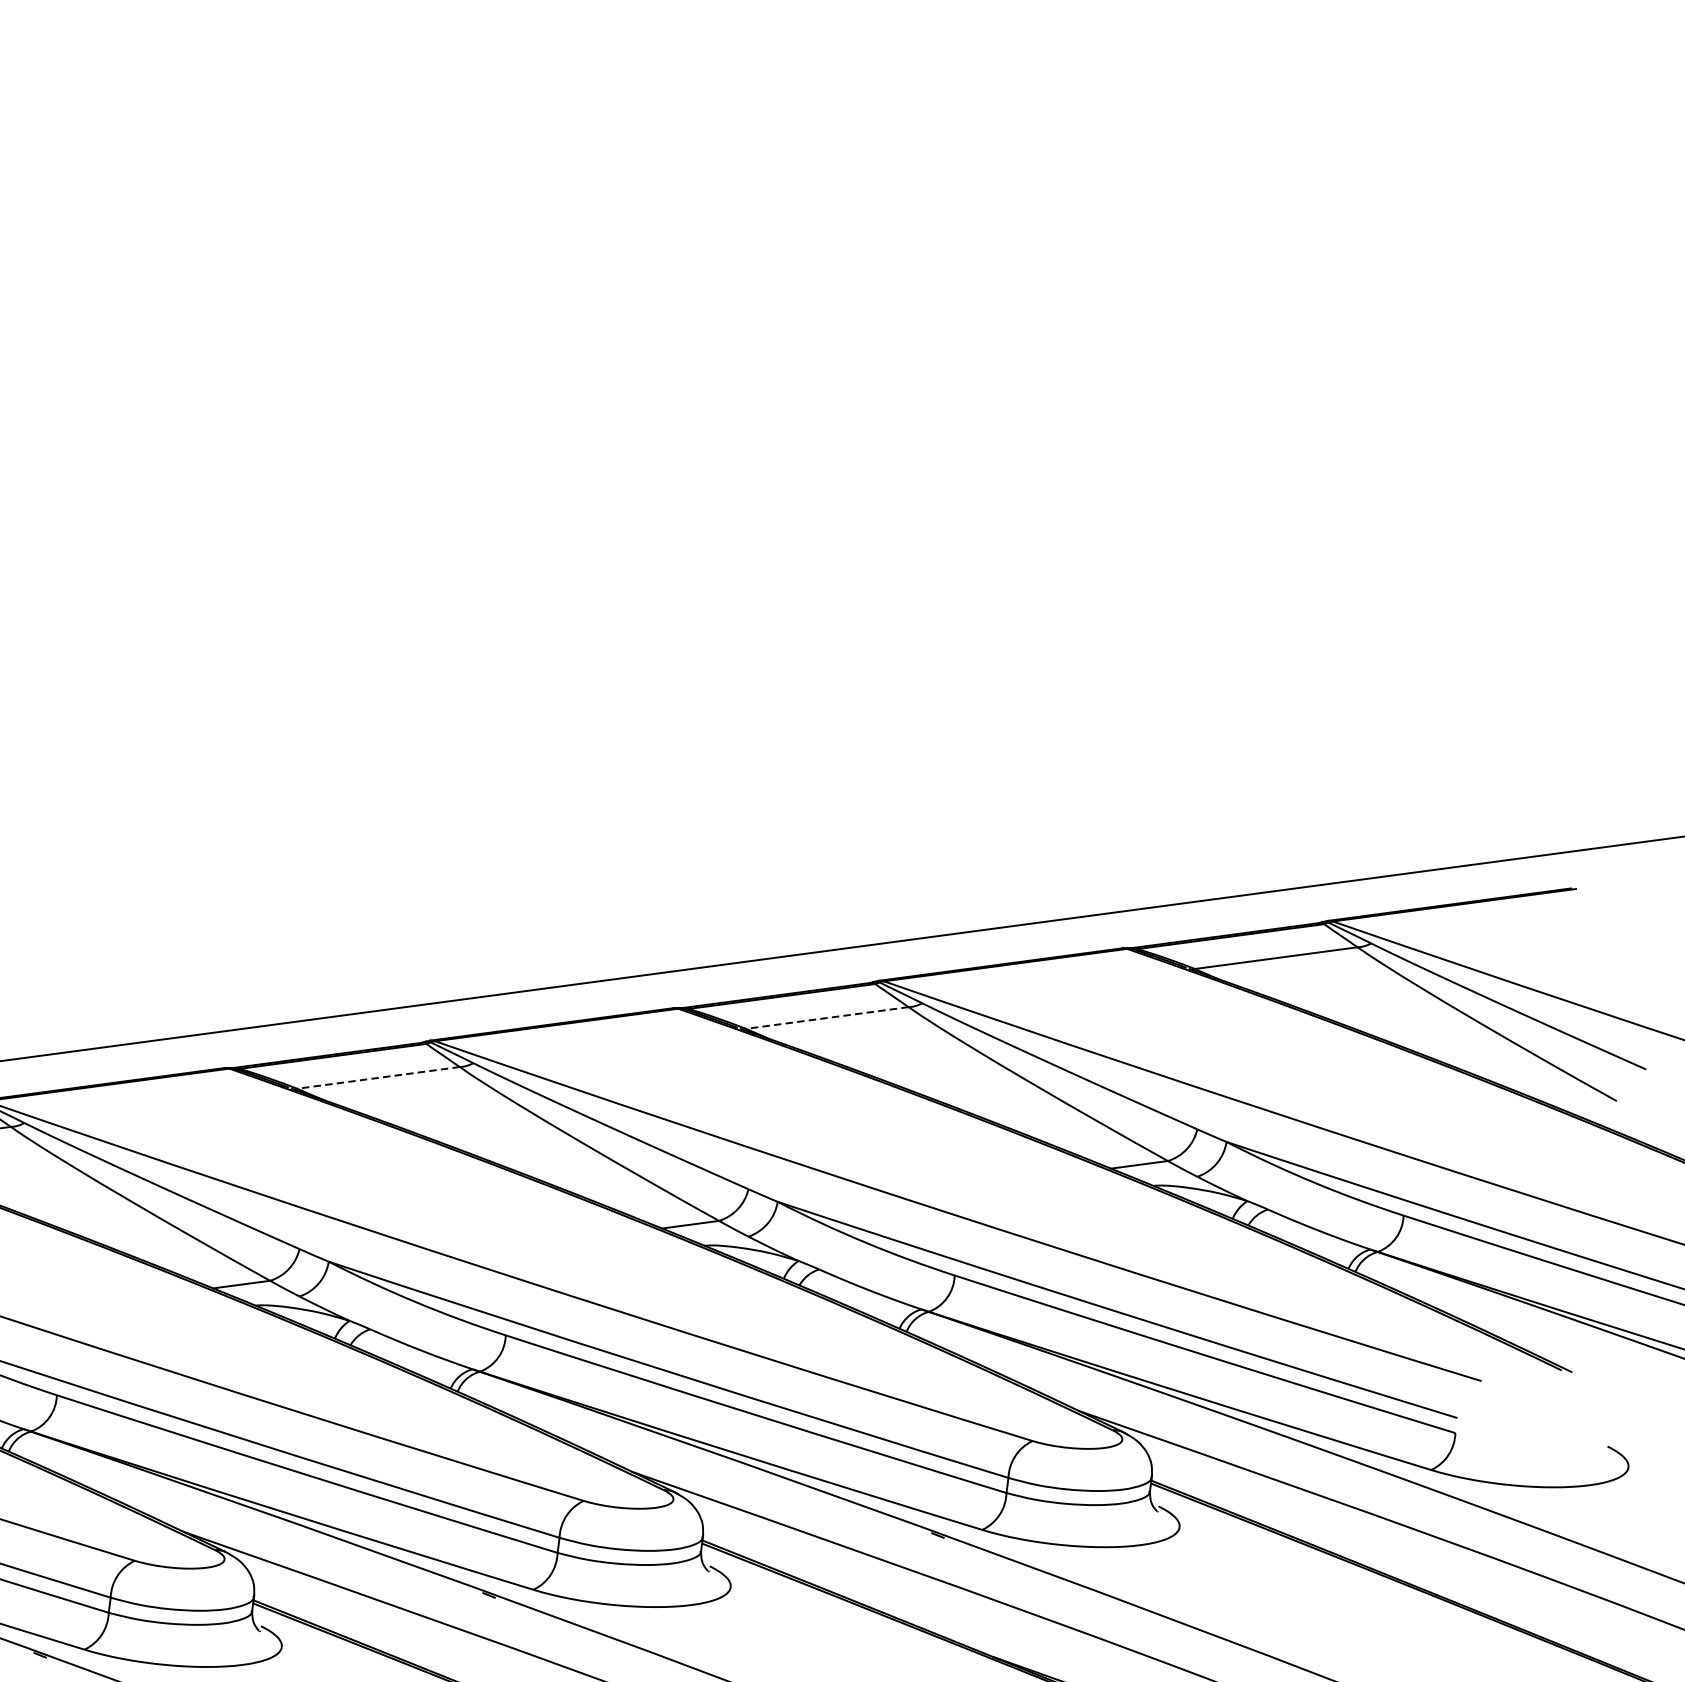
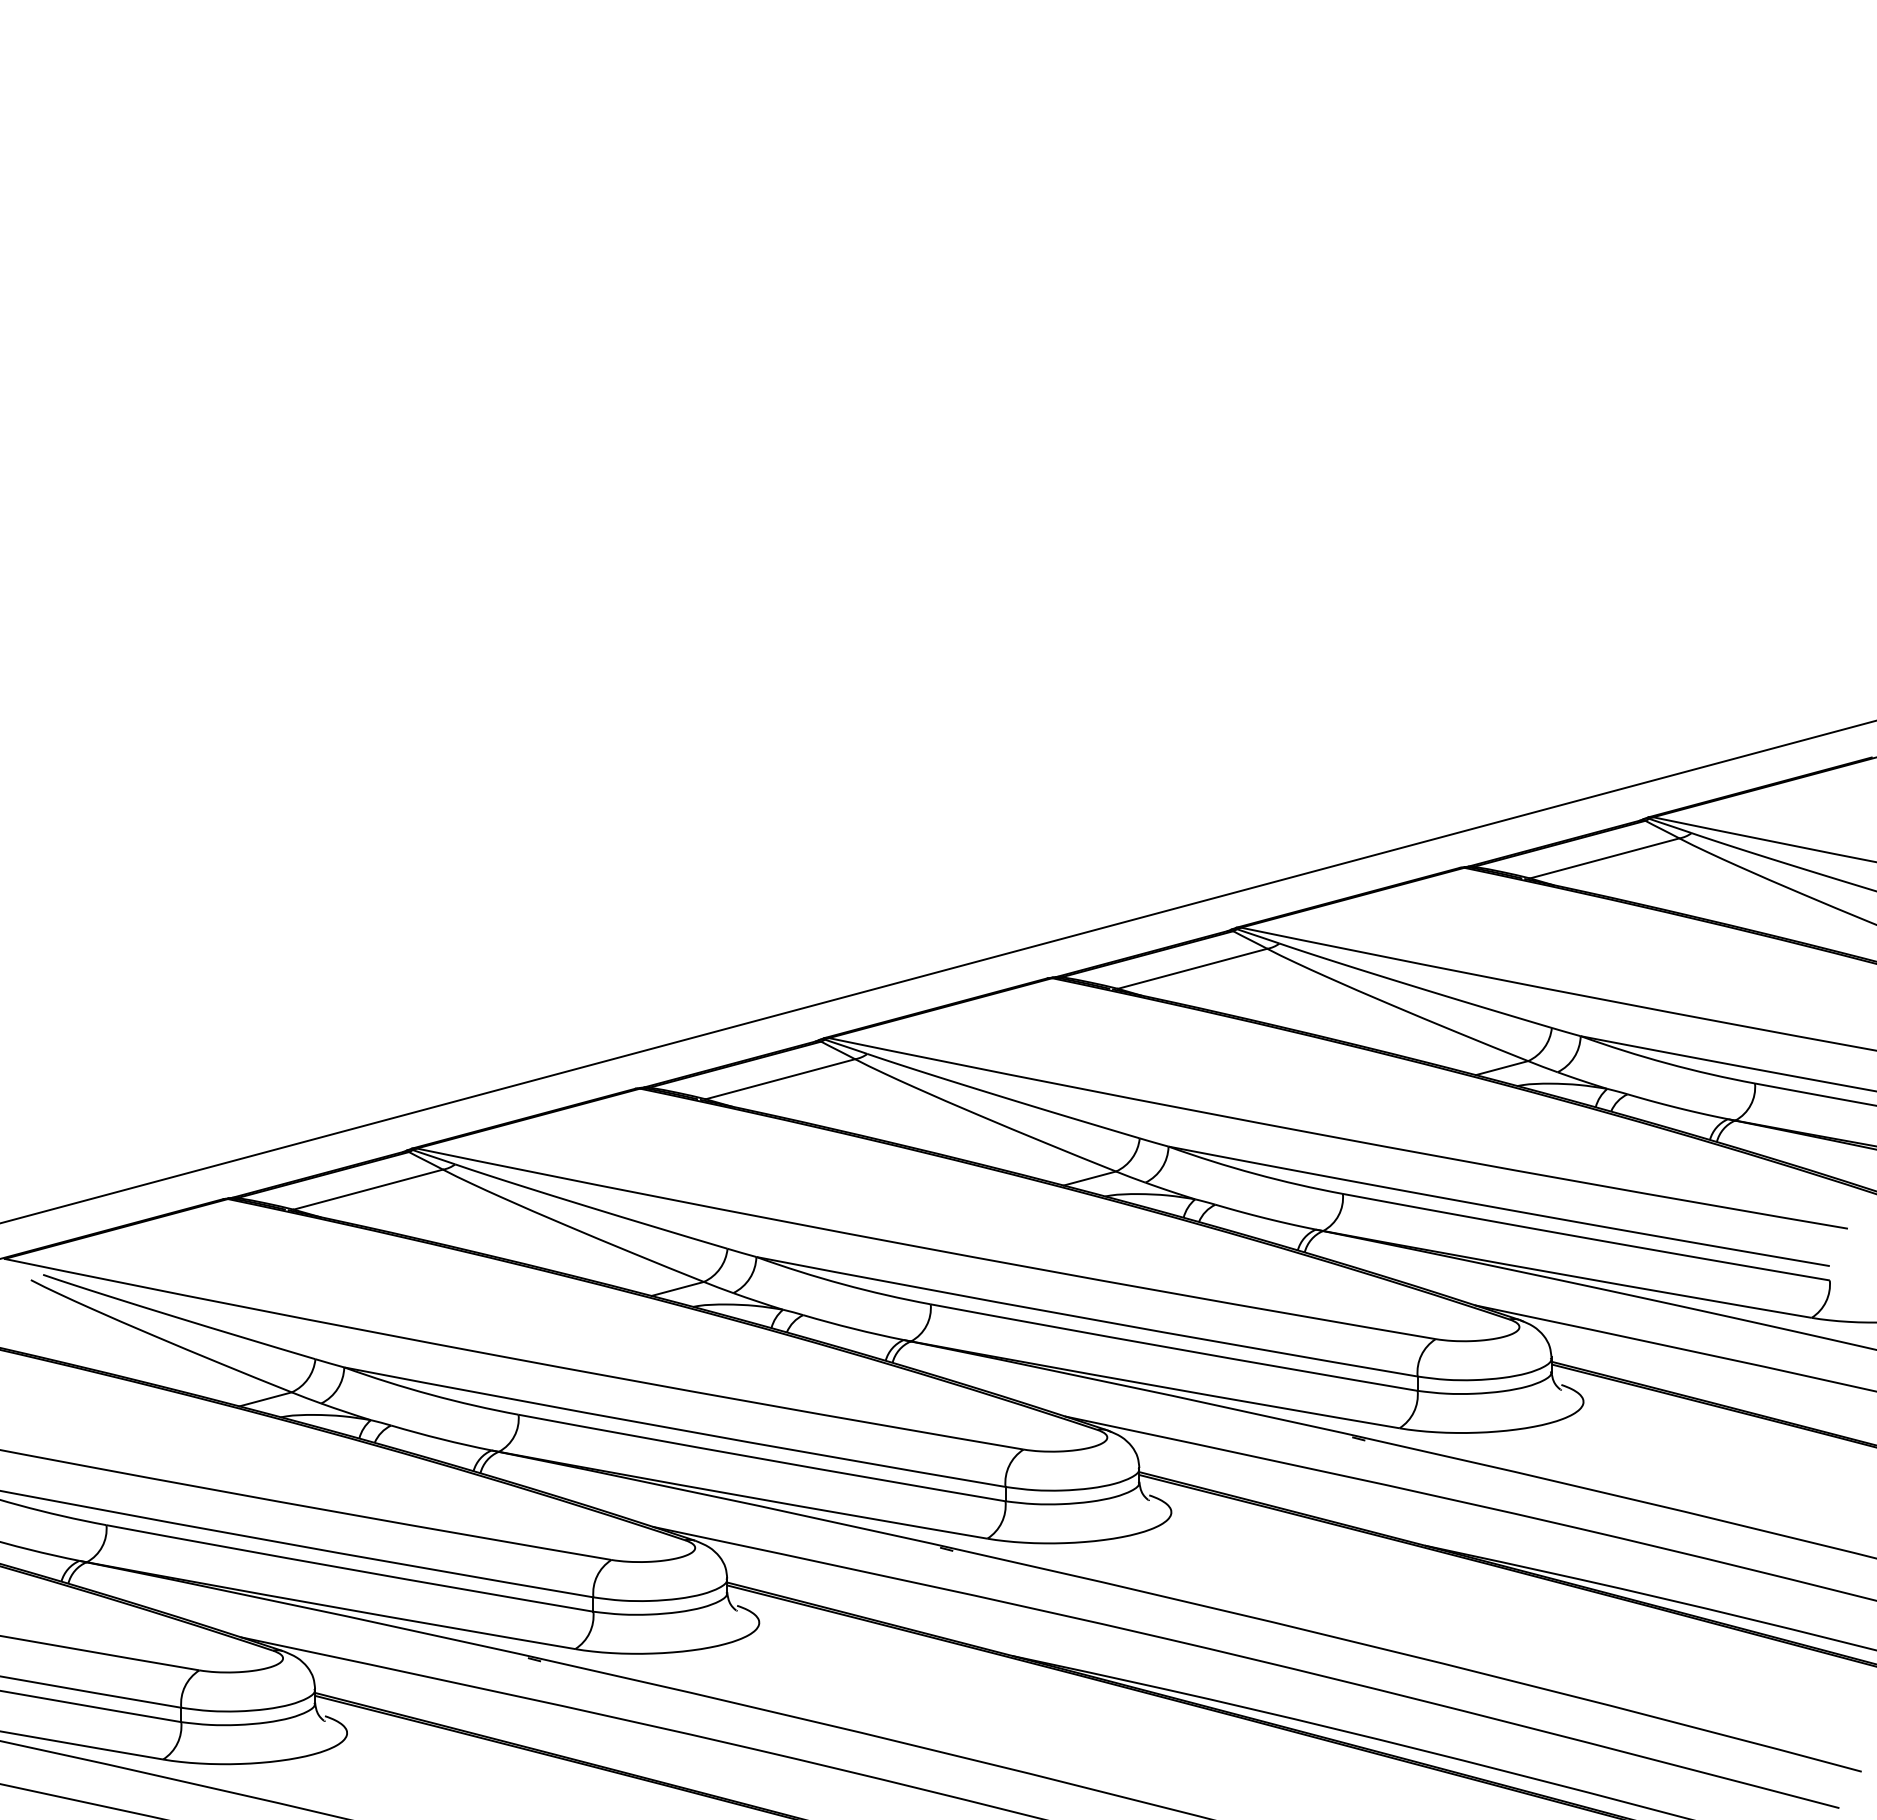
line: (827, 1017) -> (1192, 968), dashed -> solid
line: (378, 1078) -> (780, 1079), dashed -> solid

